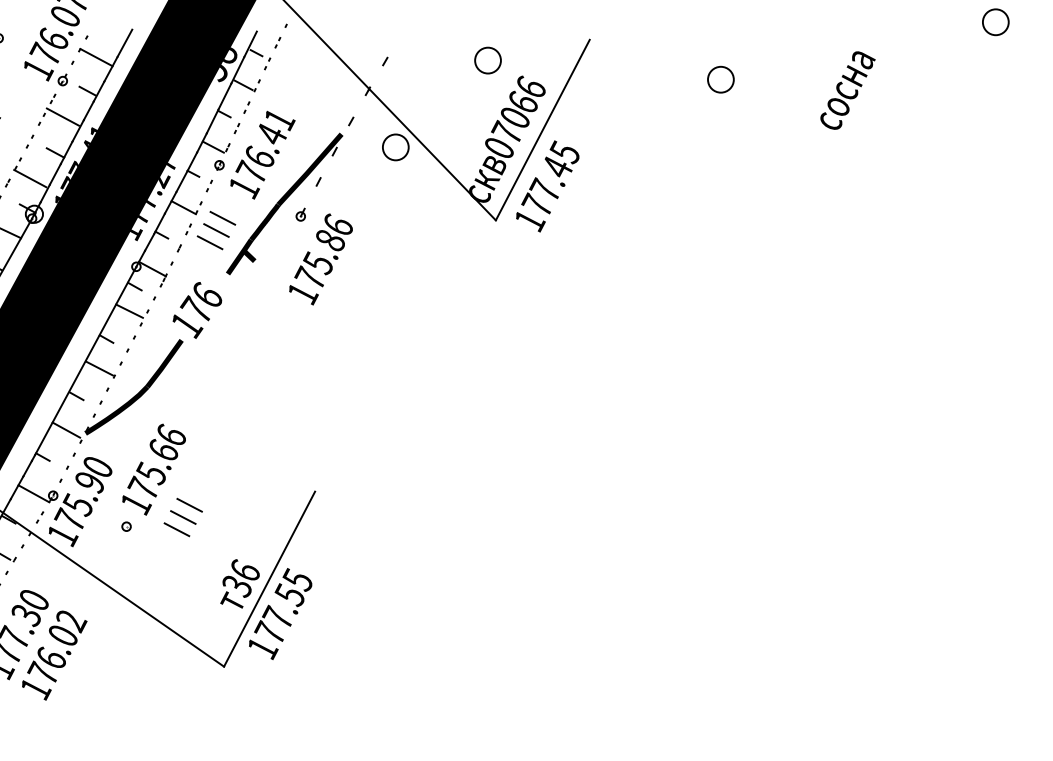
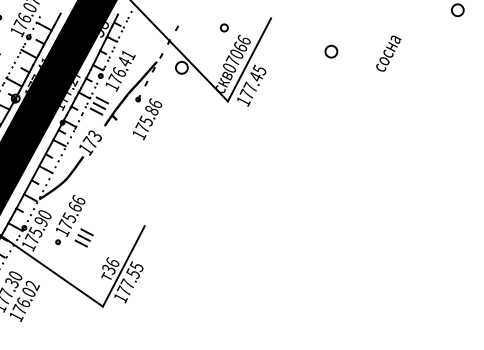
part: (488, 59) -> (224, 27), size x0.6
part: (721, 79) -> (331, 51), moved
text: (847, 90) -> (388, 53), moved
text: (205, 294) -> (94, 135), 176 -> 173

